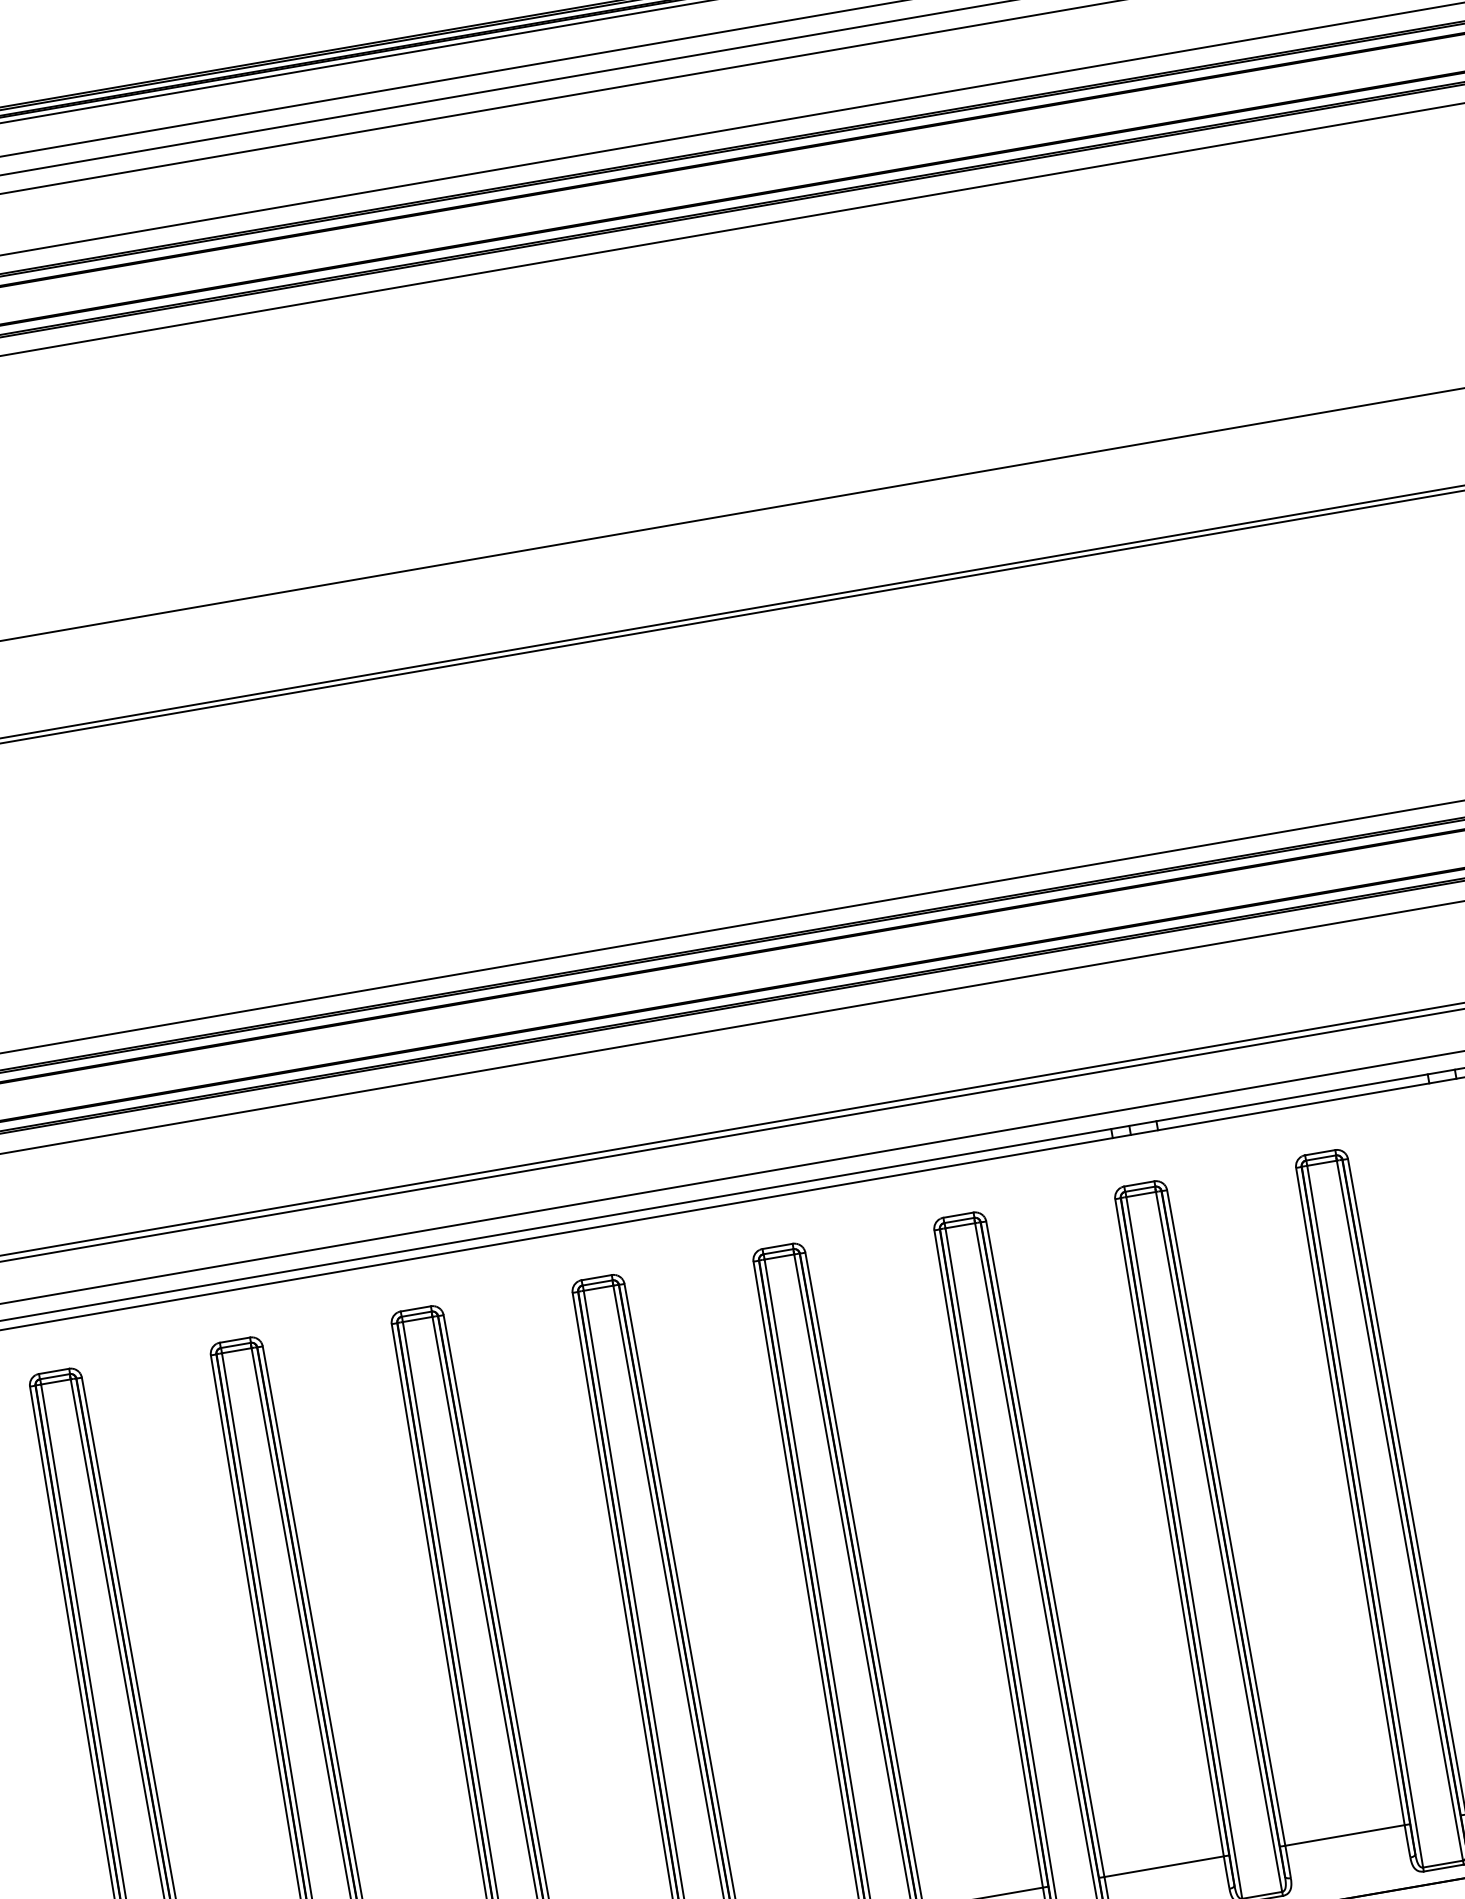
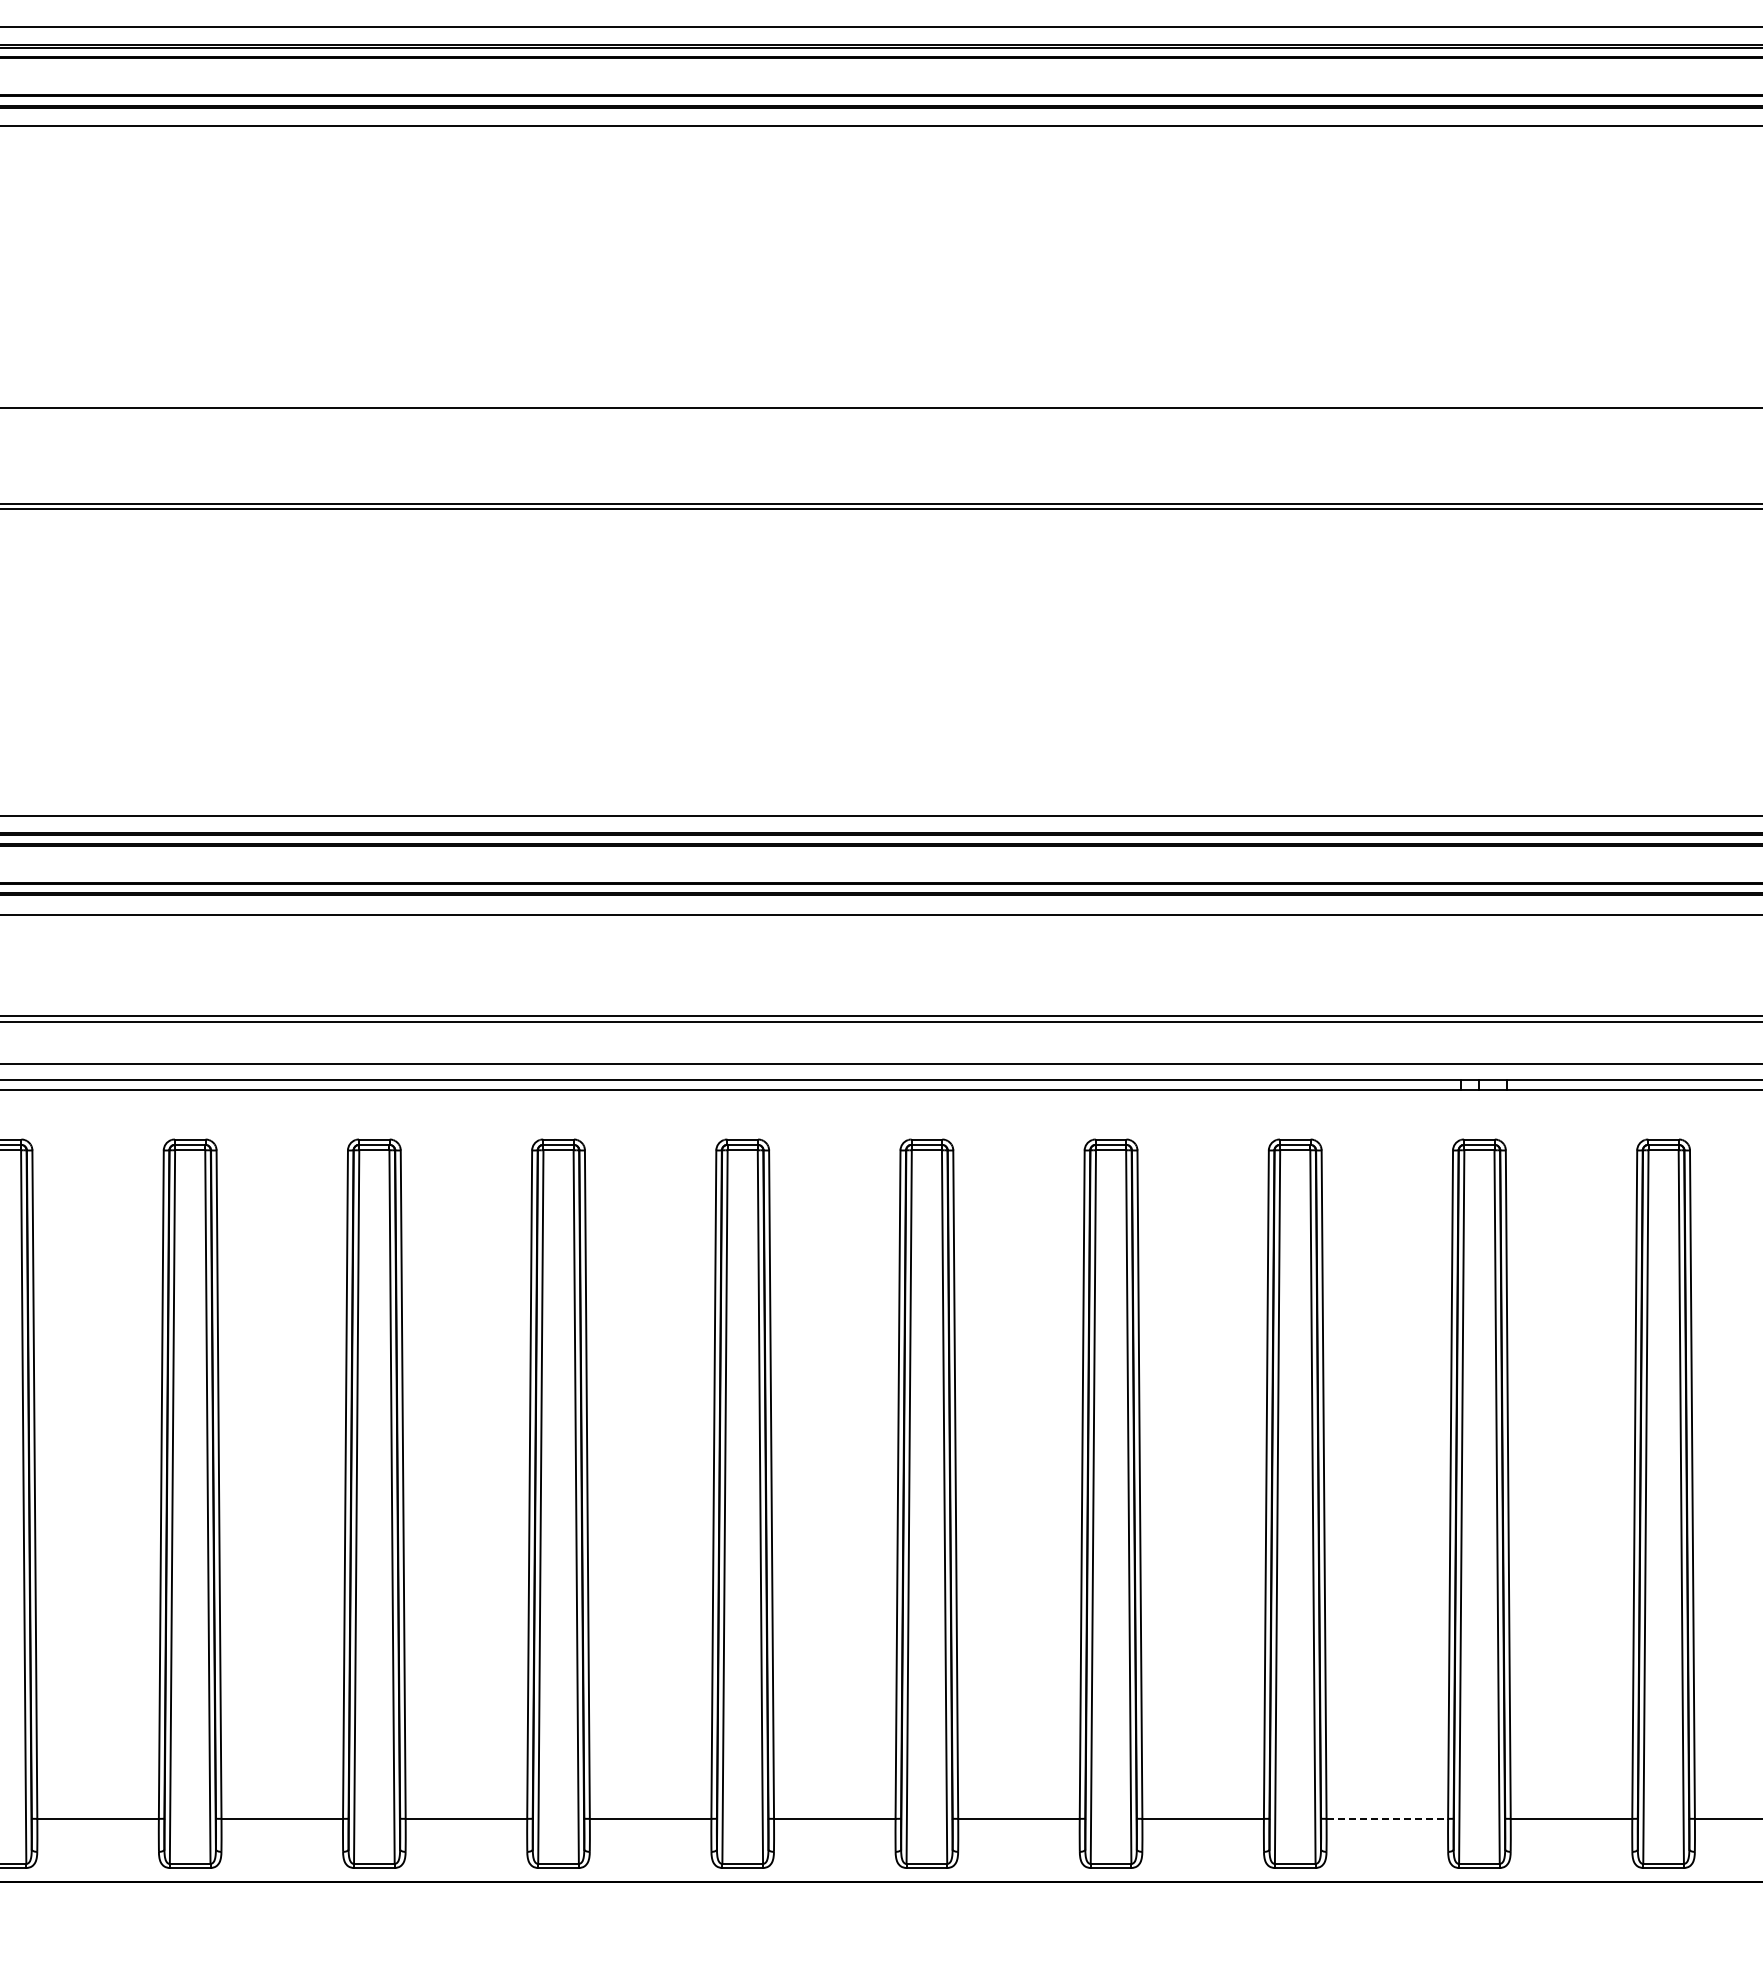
line: (1164, 1866) -> (1387, 1818), solid -> dashed

